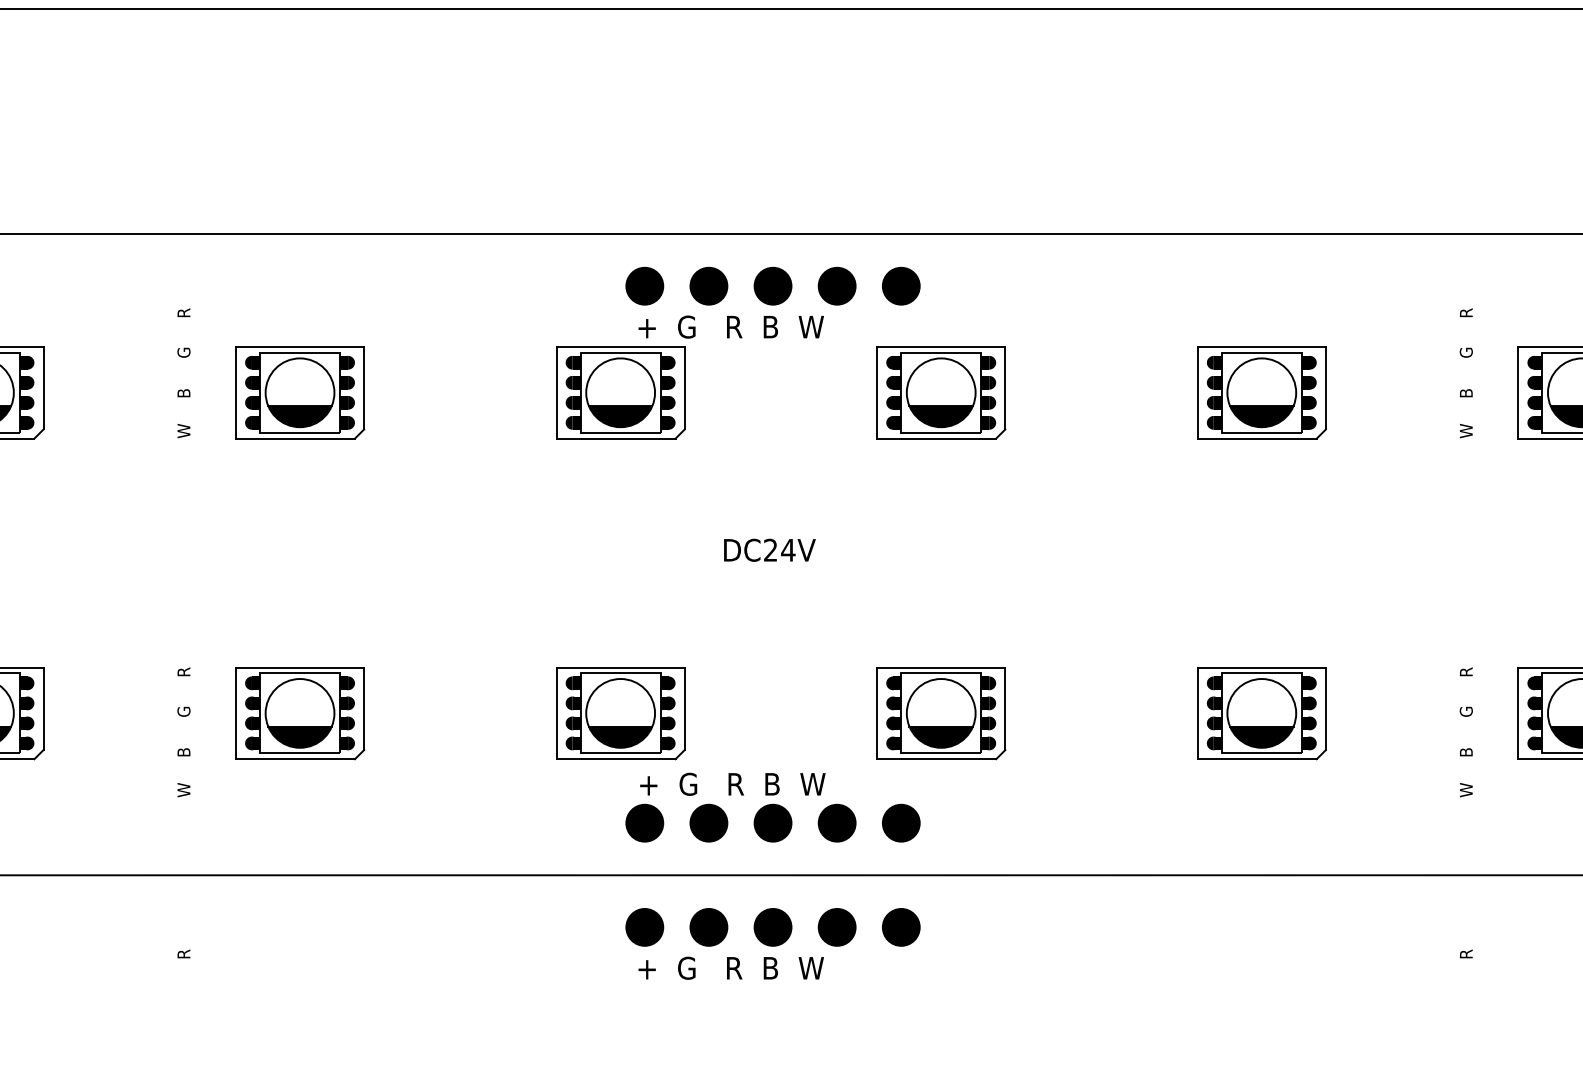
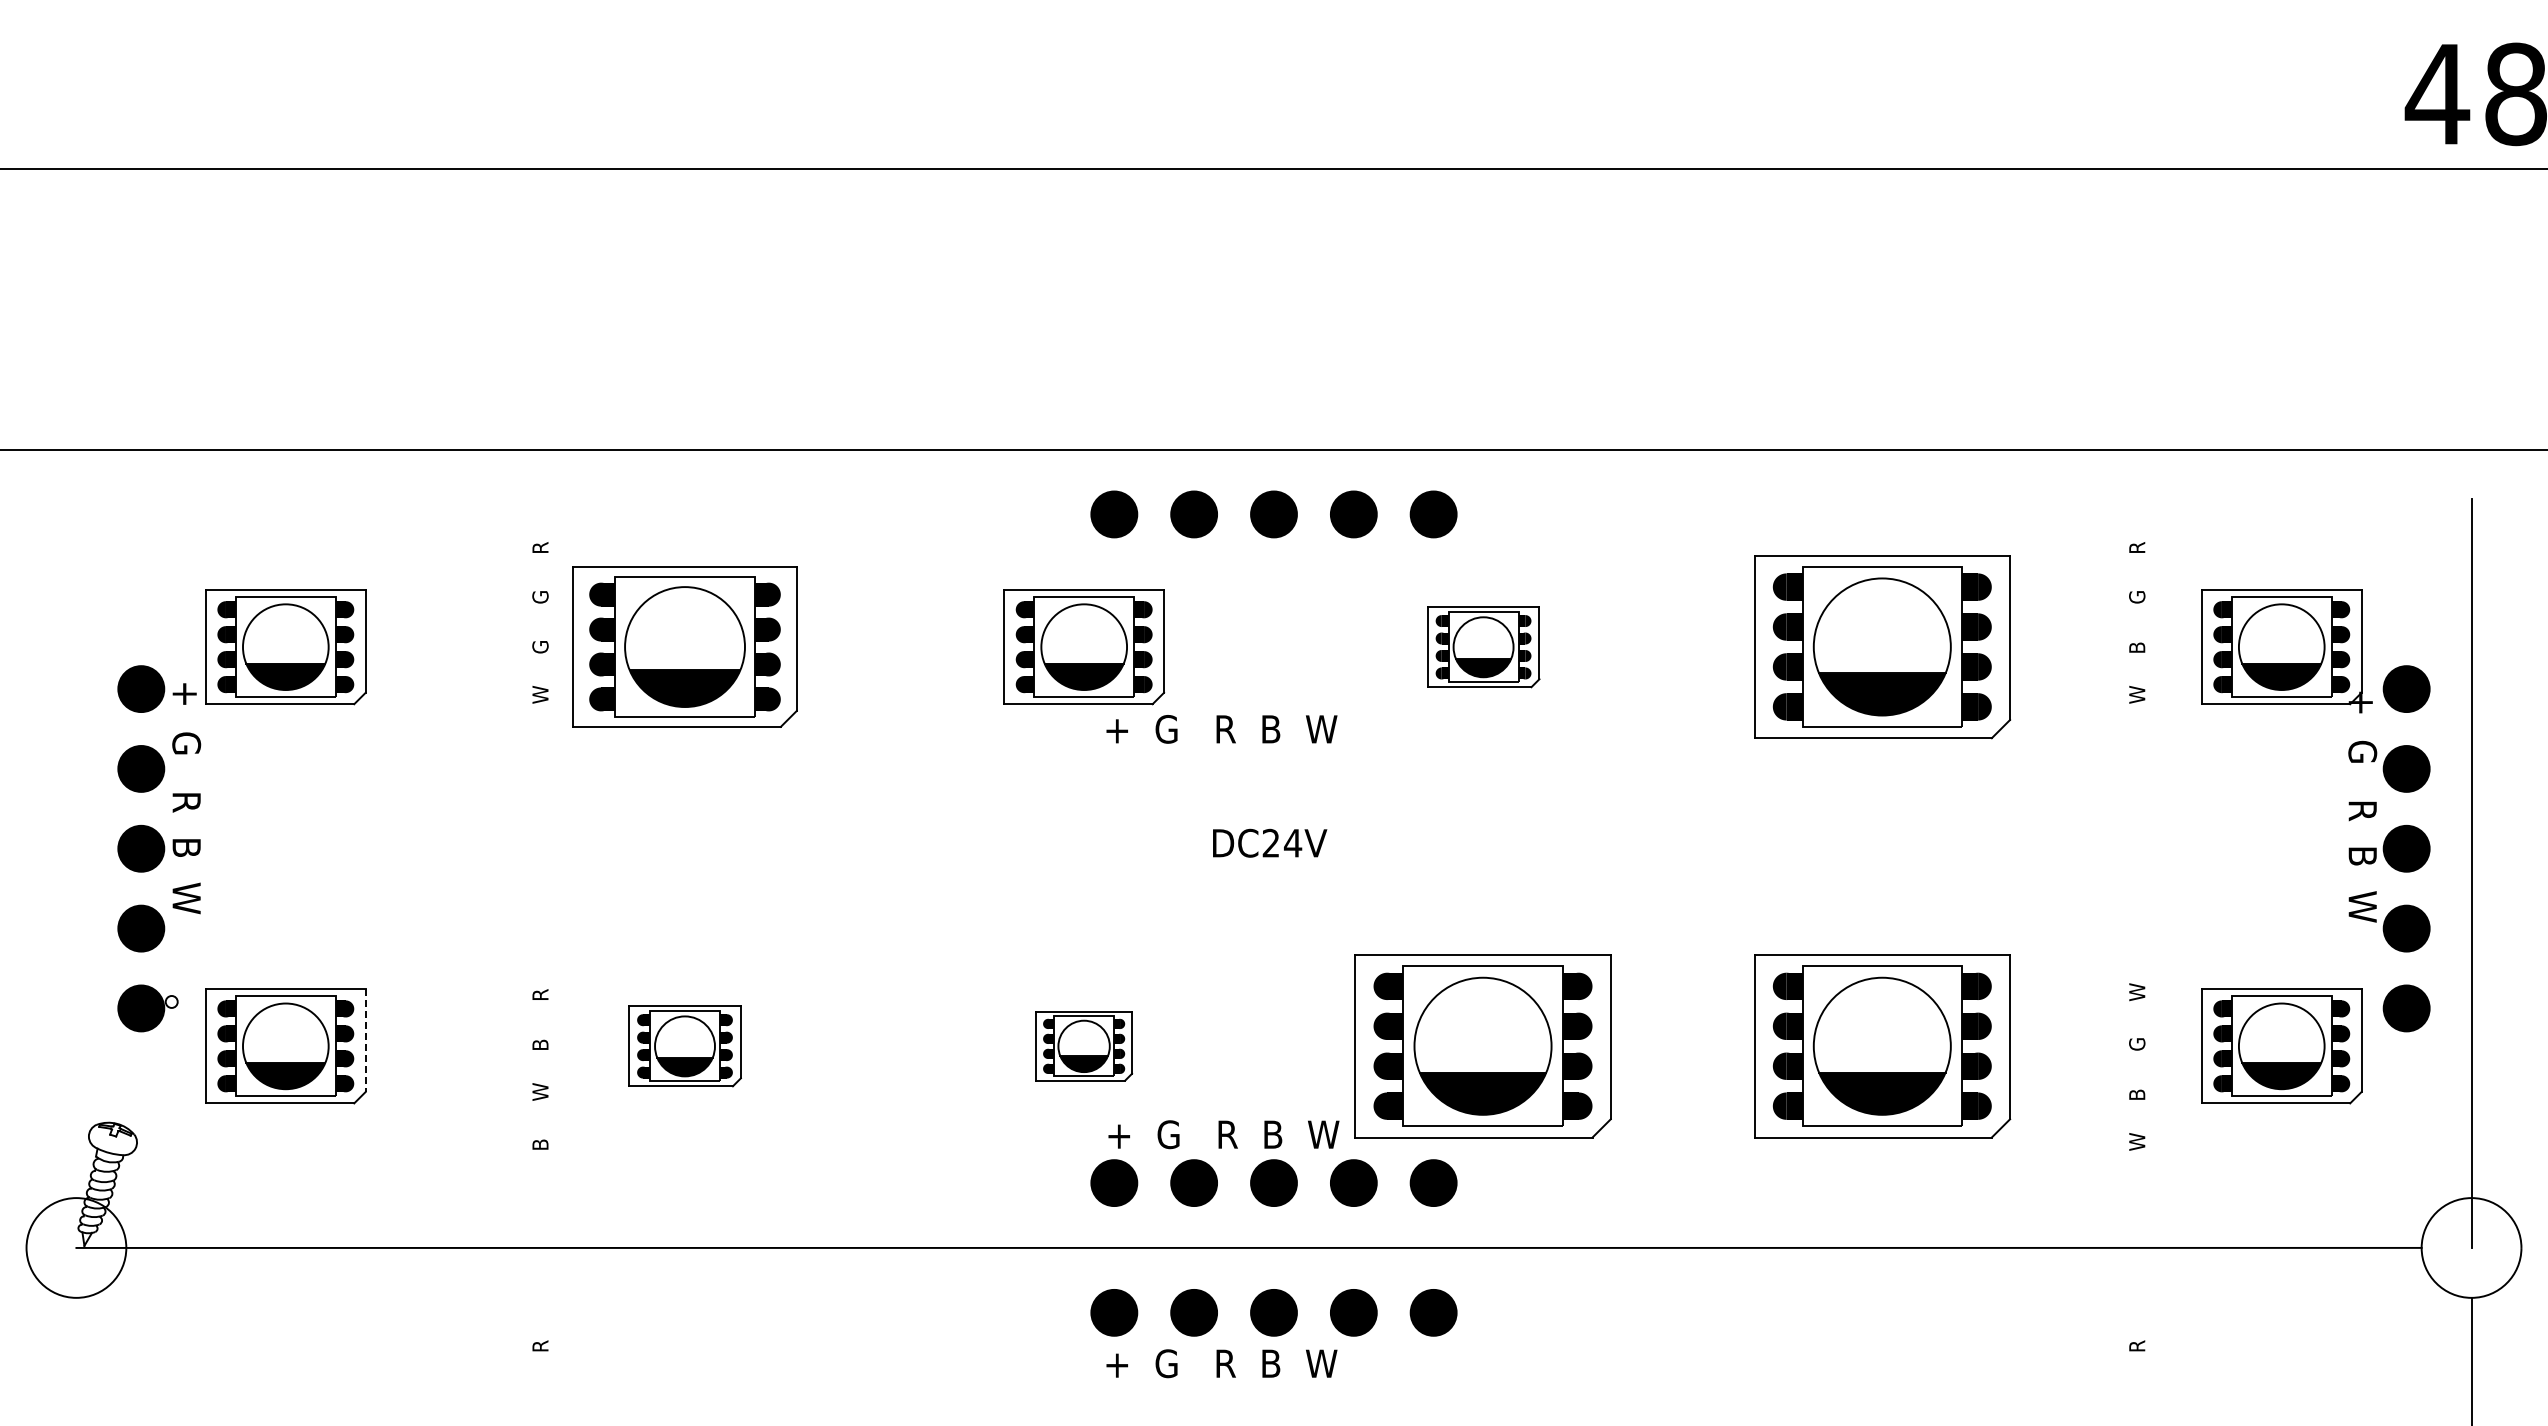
text: (730, 327) -> (1221, 729), moved
text: (183, 393) -> (540, 647), B -> G
part: (299, 393) -> (684, 647), size x1.4
part: (941, 393) -> (1483, 647), size x0.7
part: (1261, 393) -> (1882, 647), size x1.6
text: (1466, 670) -> (2137, 992), R -> W
line: (43, 709) -> (365, 1041), solid -> dashed
text: (183, 711) -> (540, 1044), G -> B
part: (299, 713) -> (684, 1046), size x0.7
part: (620, 713) -> (1083, 1046), size x0.6
part: (941, 713) -> (1483, 1046), size x1.6
part: (1261, 713) -> (1882, 1046), size x1.6
text: (183, 749) -> (540, 1091), B -> W
text: (183, 789) -> (540, 1141), W -> B

